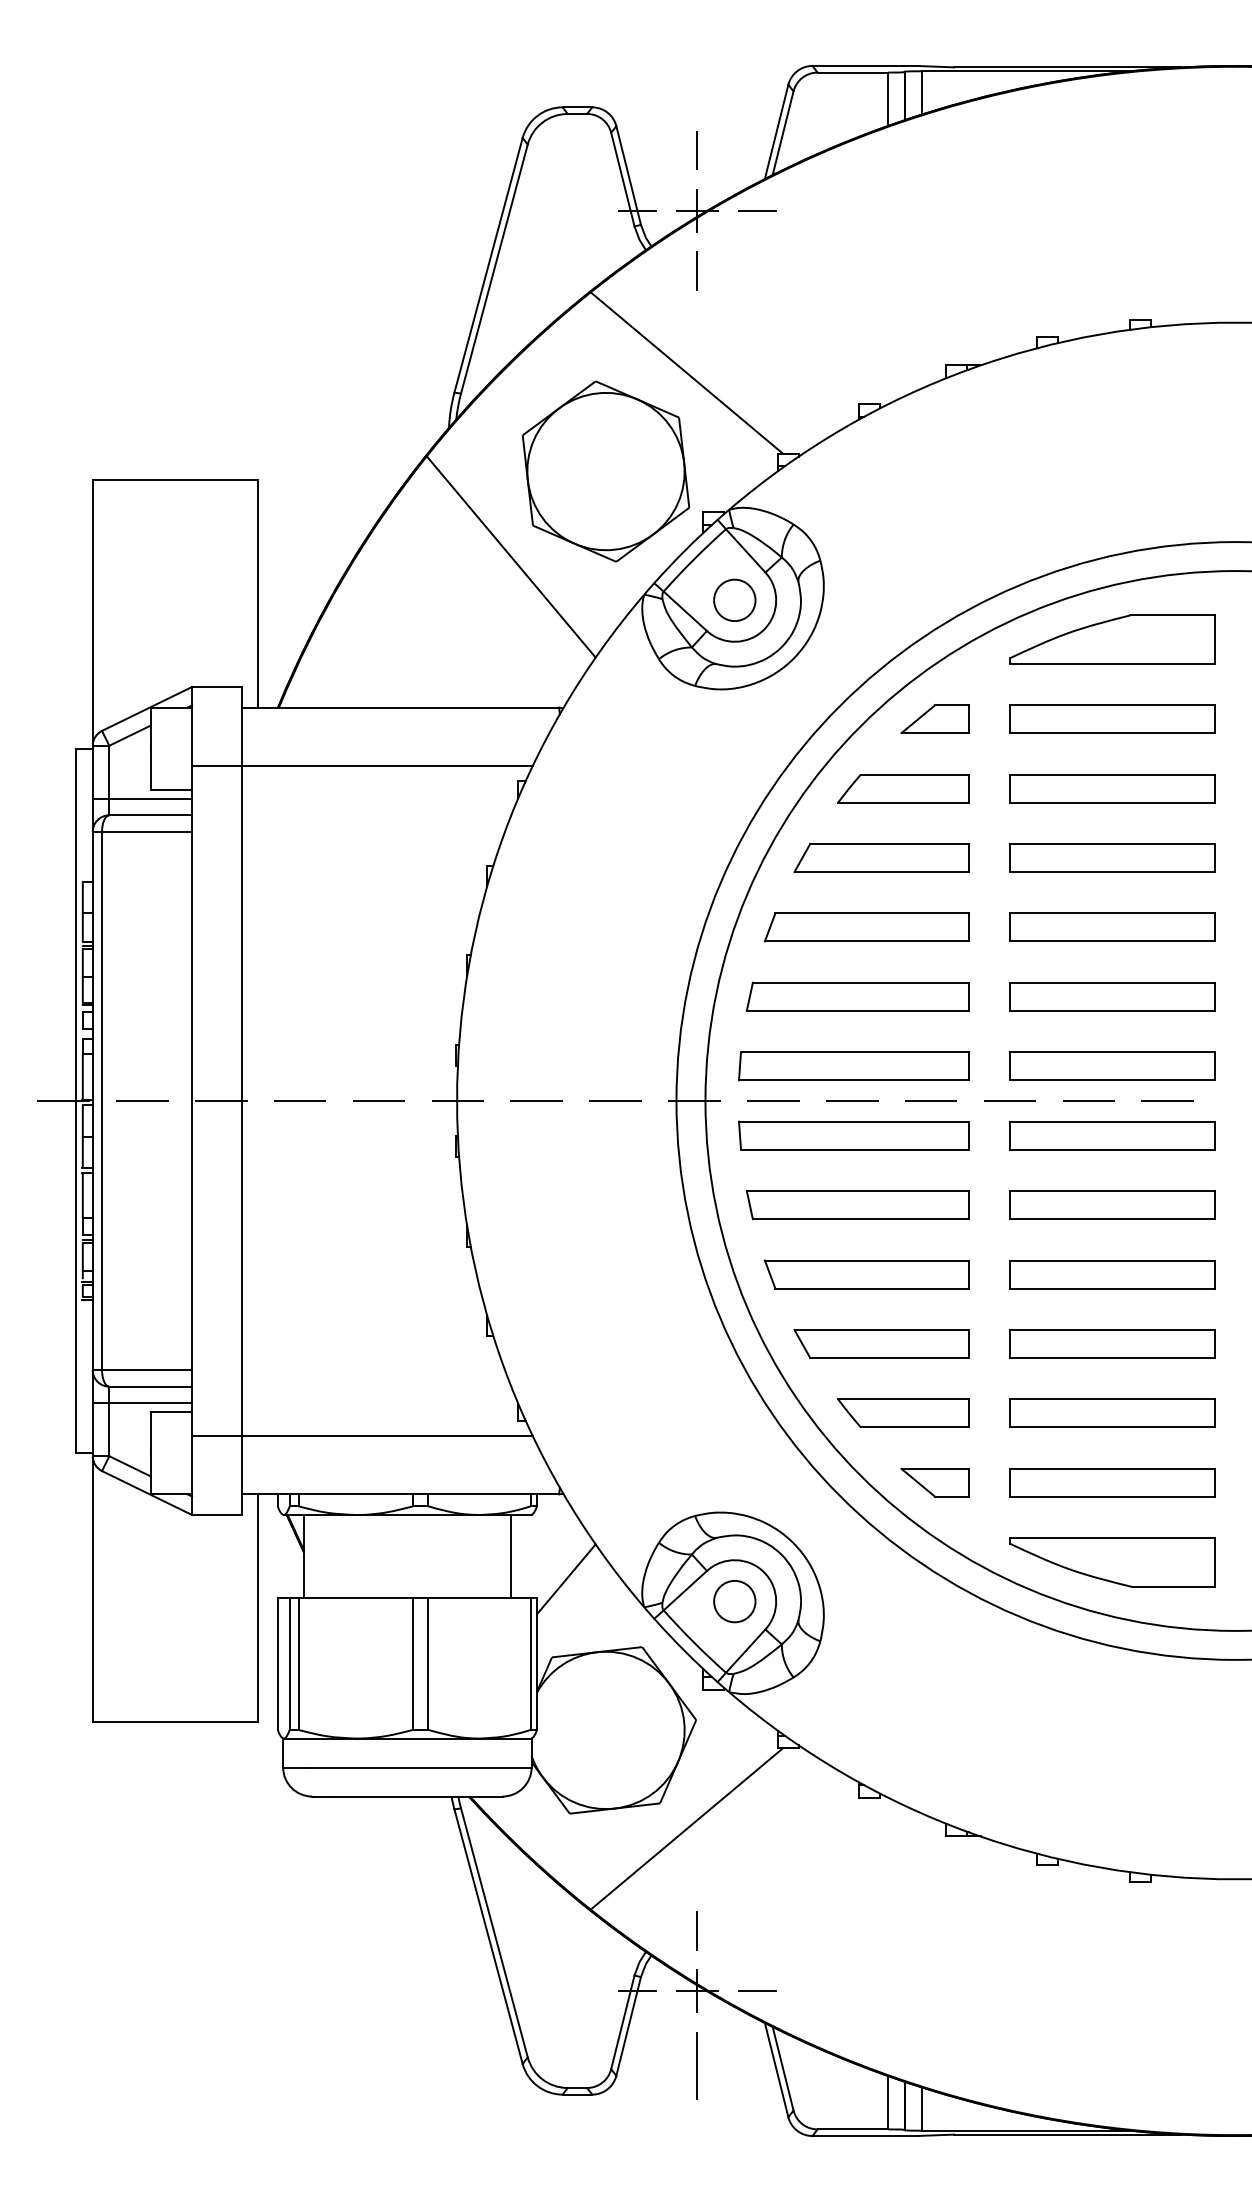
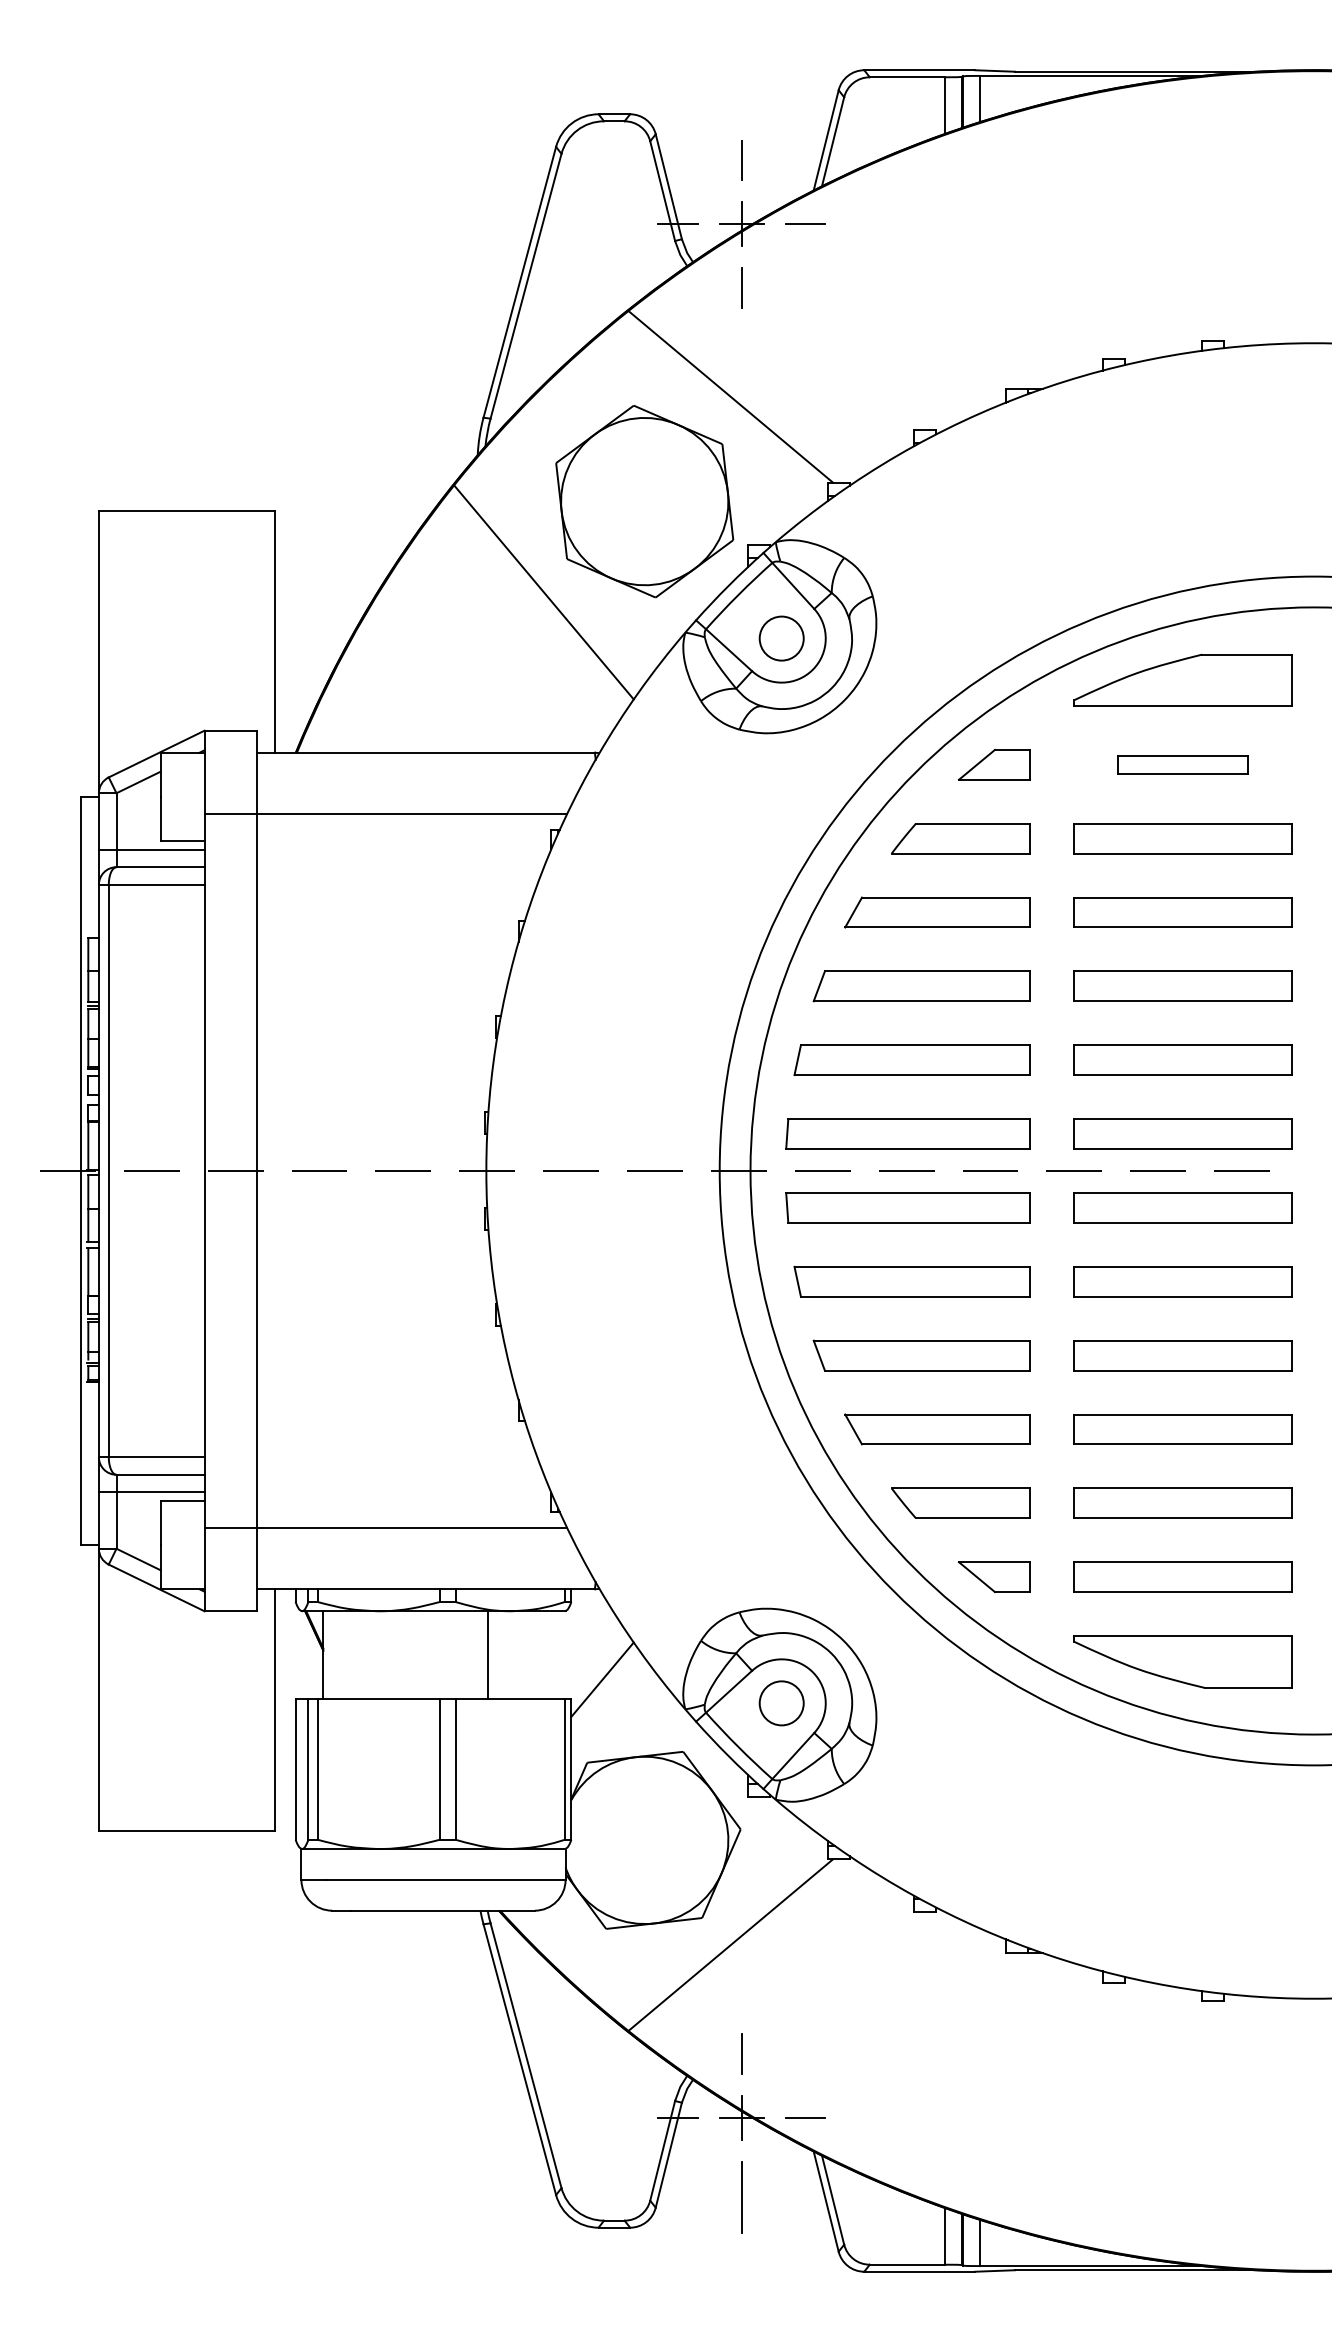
part: (1111, 718) -> (1182, 764), size x0.6
line: (510, 1556) -> (487, 1655), moved

